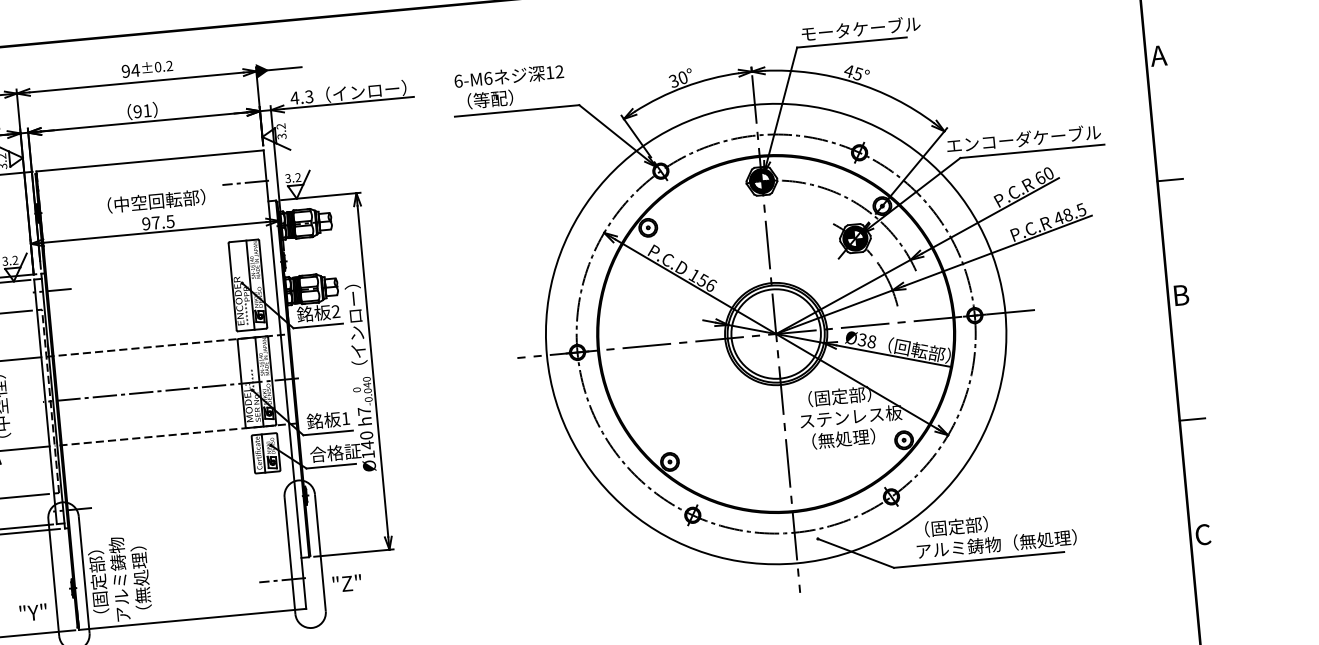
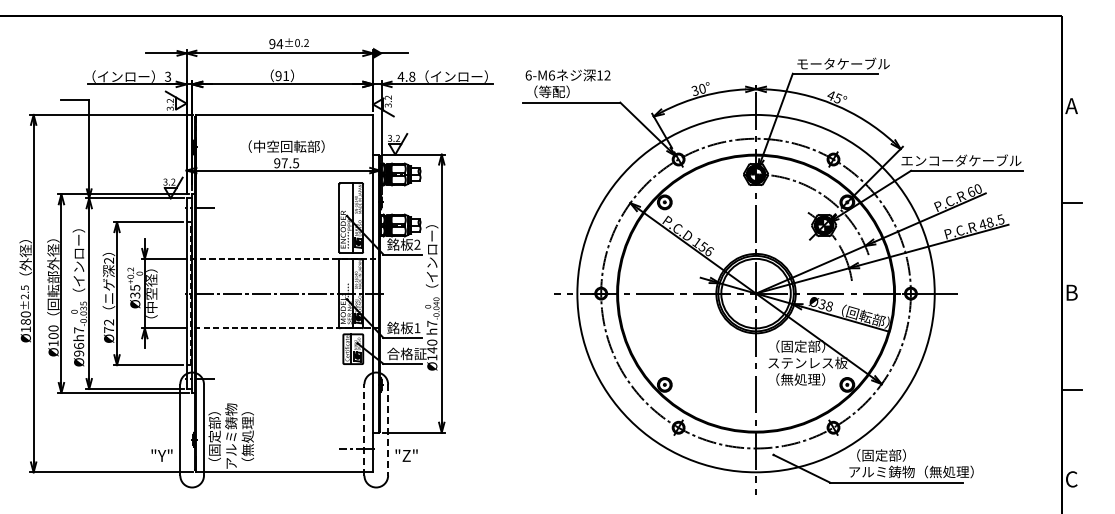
text: (309, 96) -> (412, 76), 4.3 -> 4.8
line: (245, 182) -> (356, 138), removed
line: (320, 553) -> (388, 430), solid -> dashed
line: (290, 556) -> (364, 430), solid -> dashed

